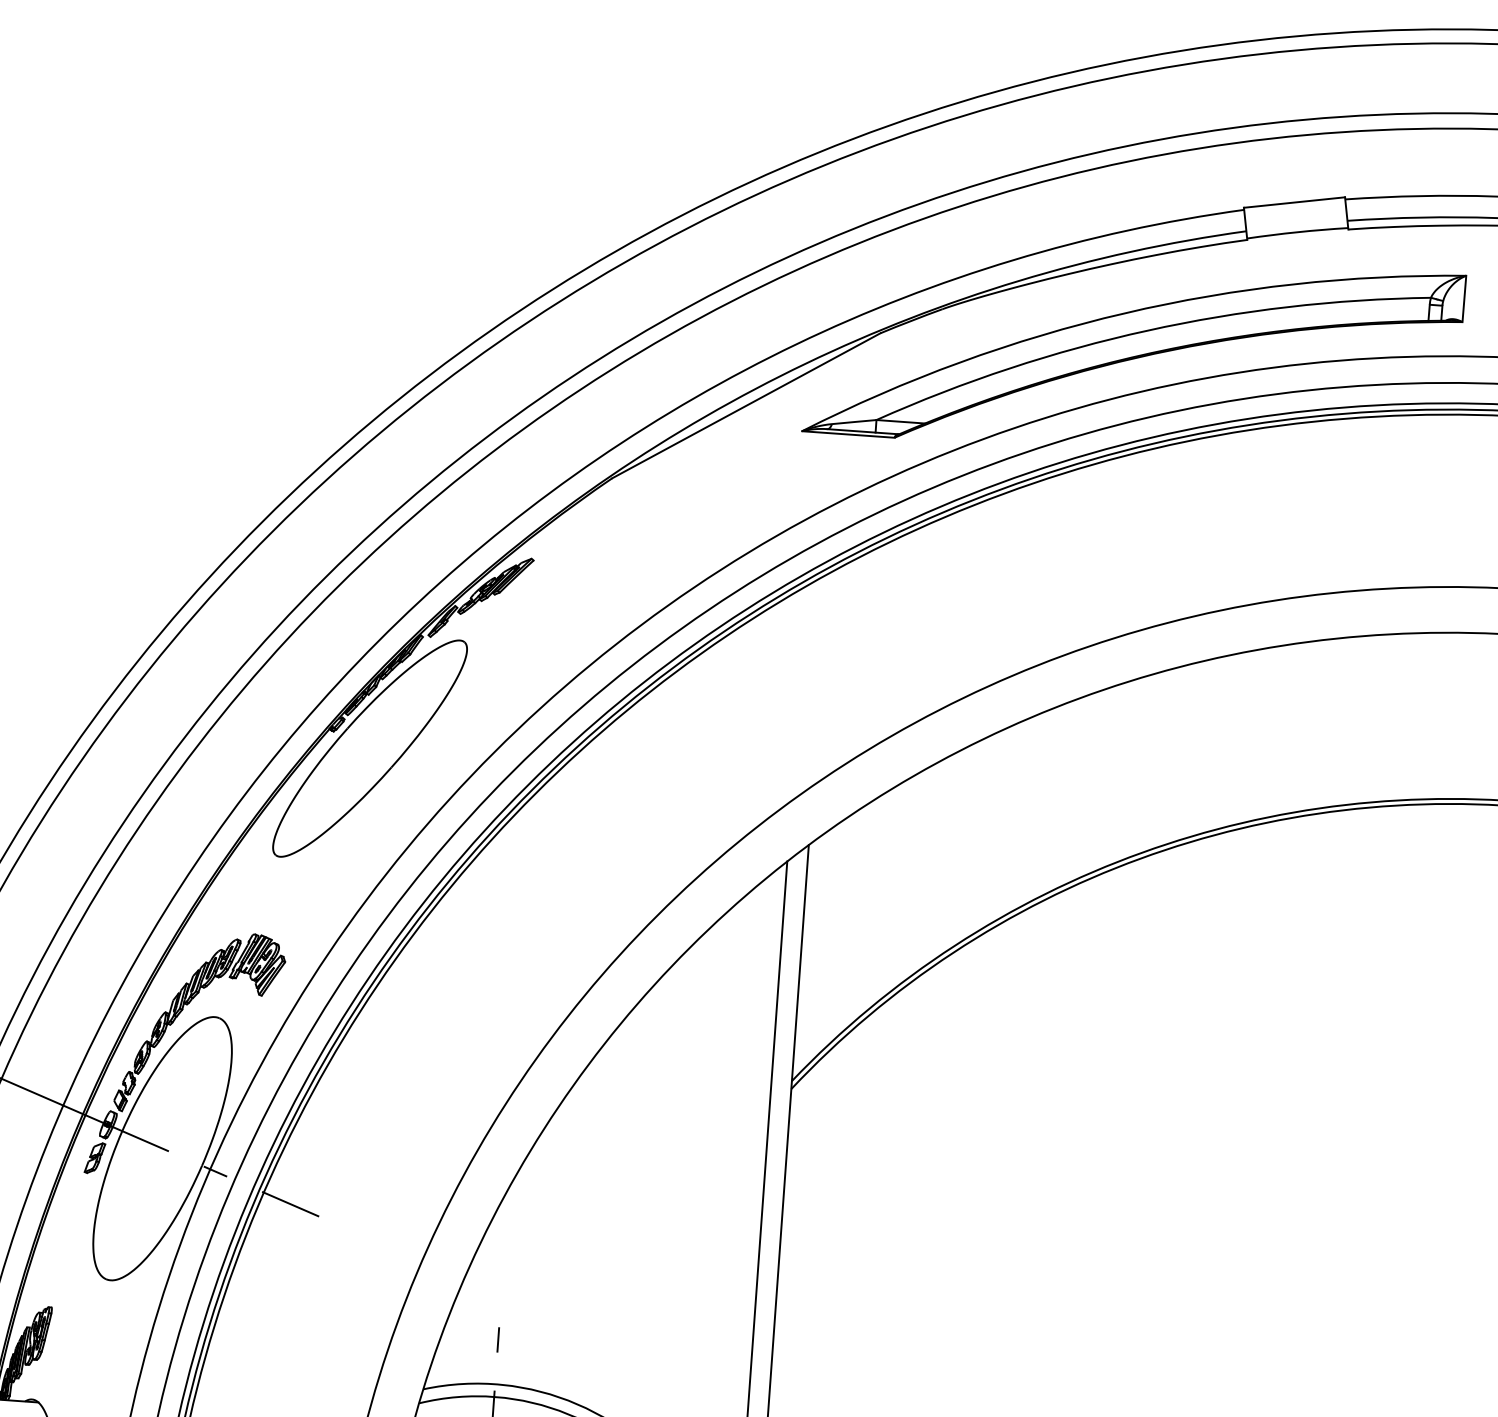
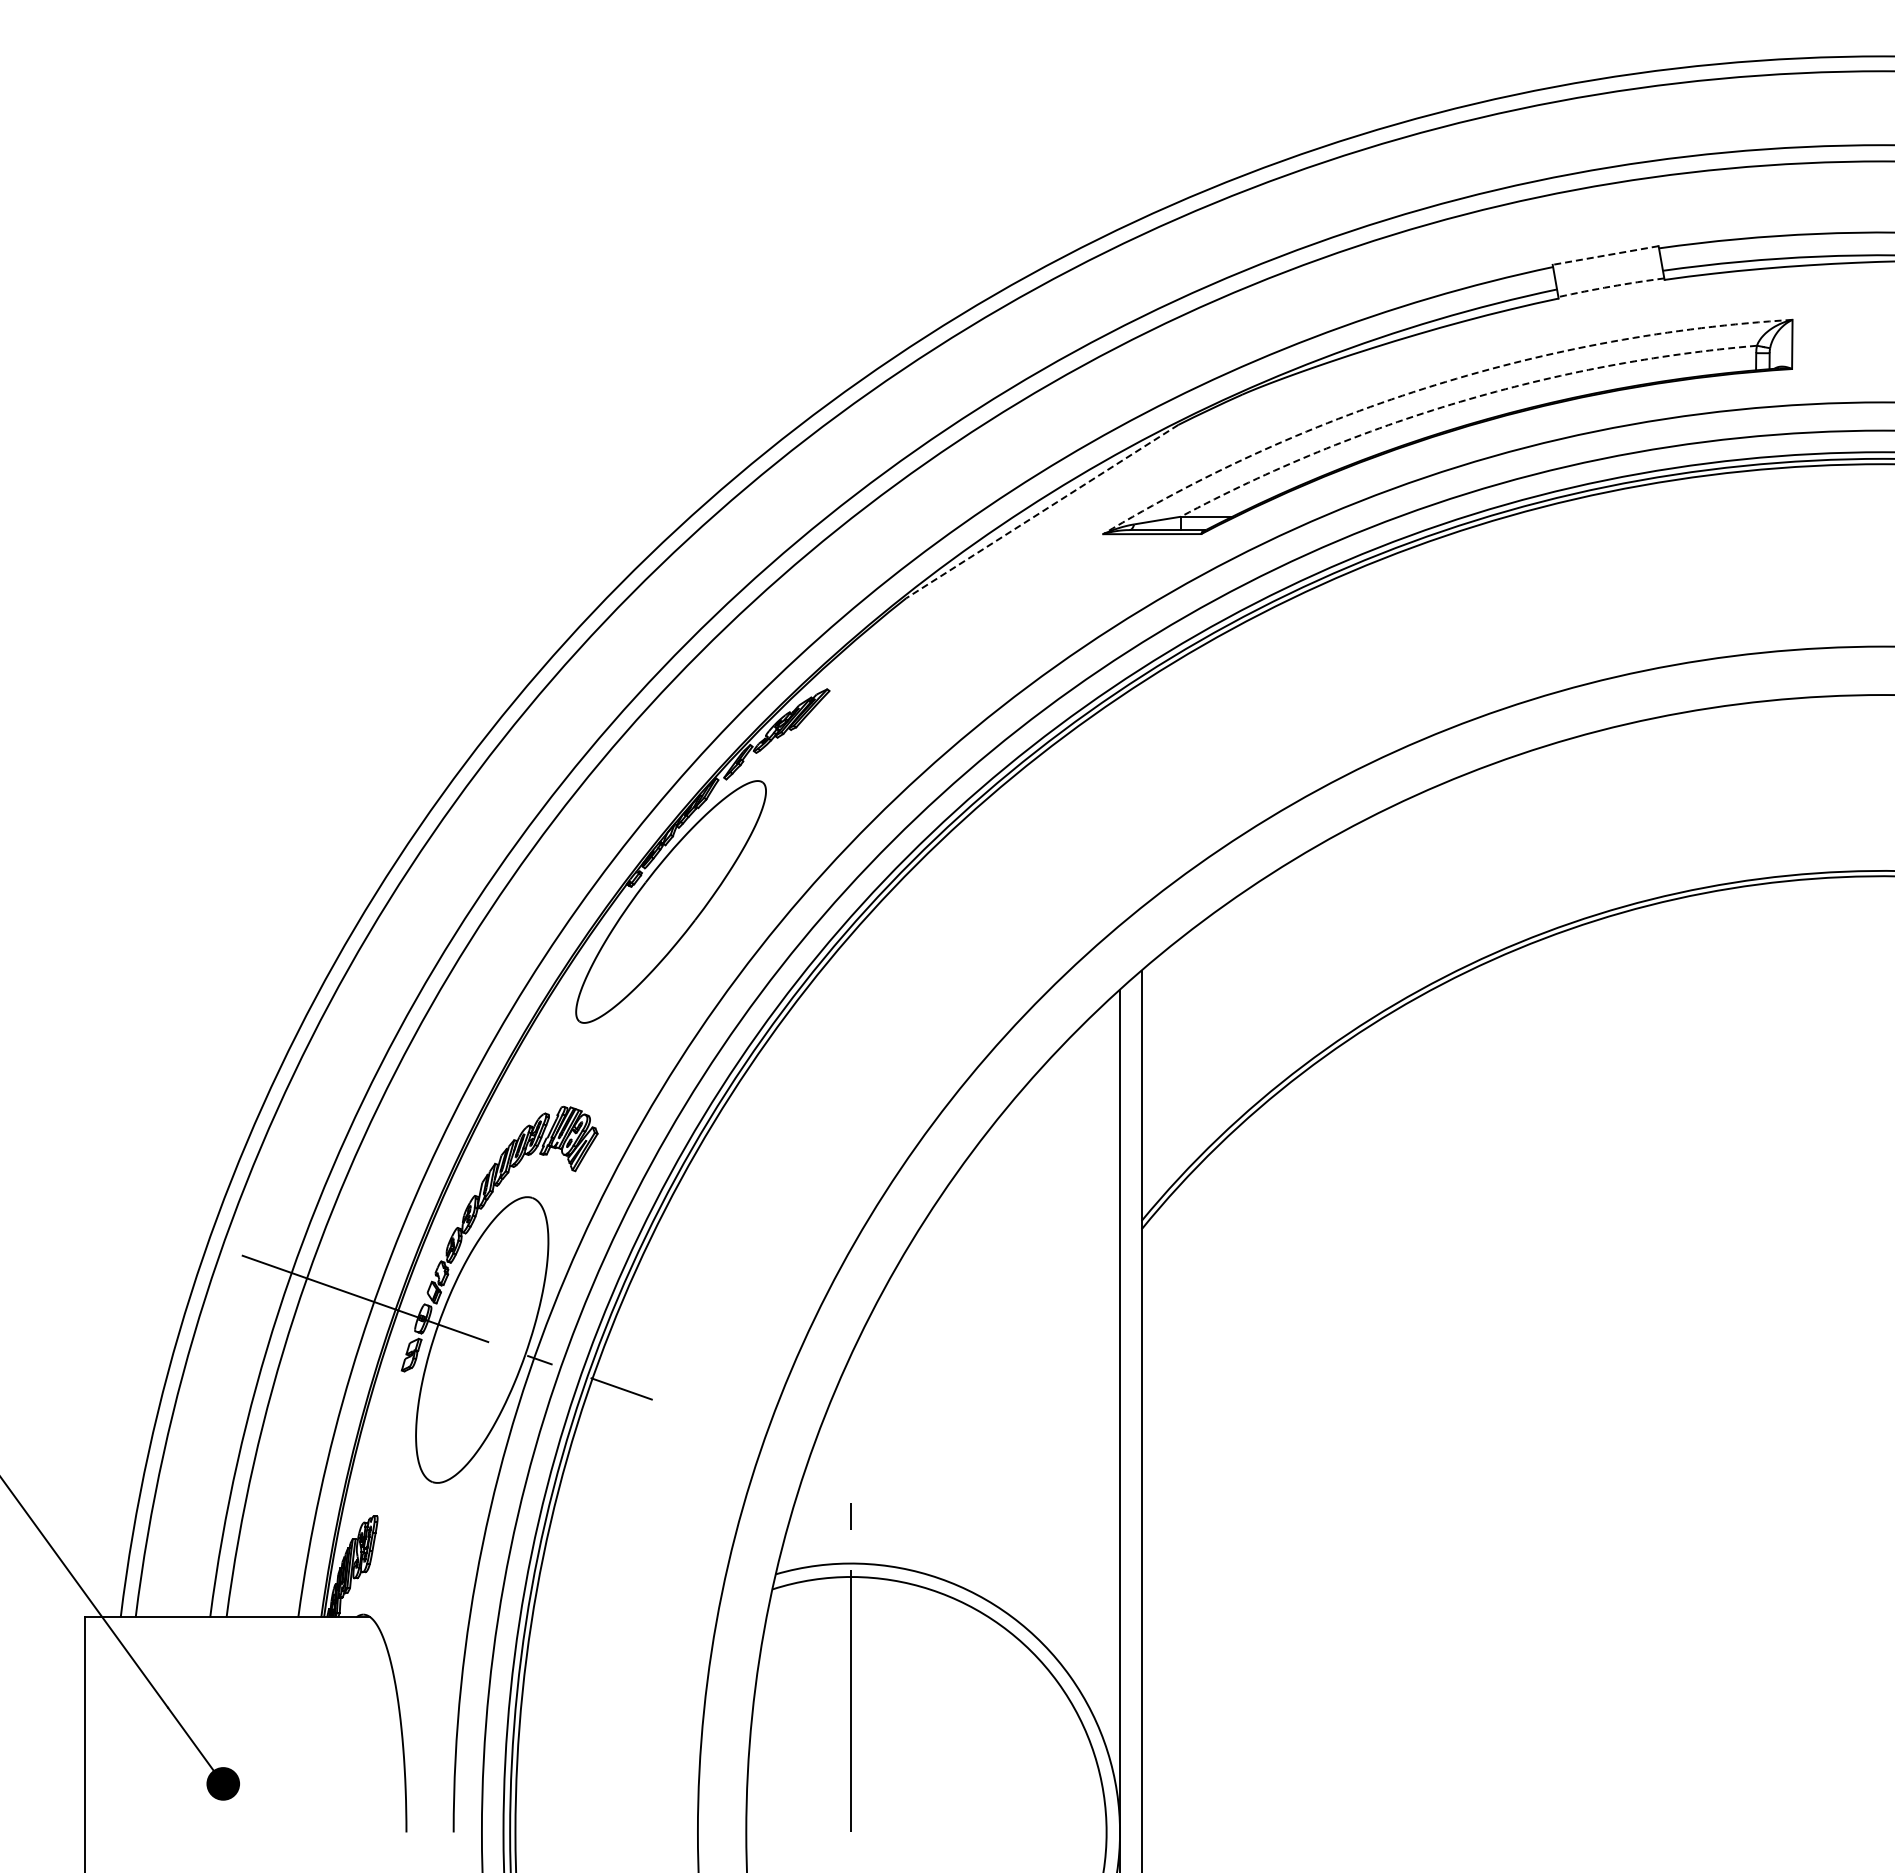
line: (1294, 202) -> (1605, 255), solid -> dashed
arc: (1297, 232) -> (1611, 286), solid -> dashed
arc: (1124, 313) -> (1434, 385), solid -> dashed
arc: (1147, 330) -> (1460, 401), solid -> dashed
line: (745, 405) -> (1041, 511), solid -> dashed

